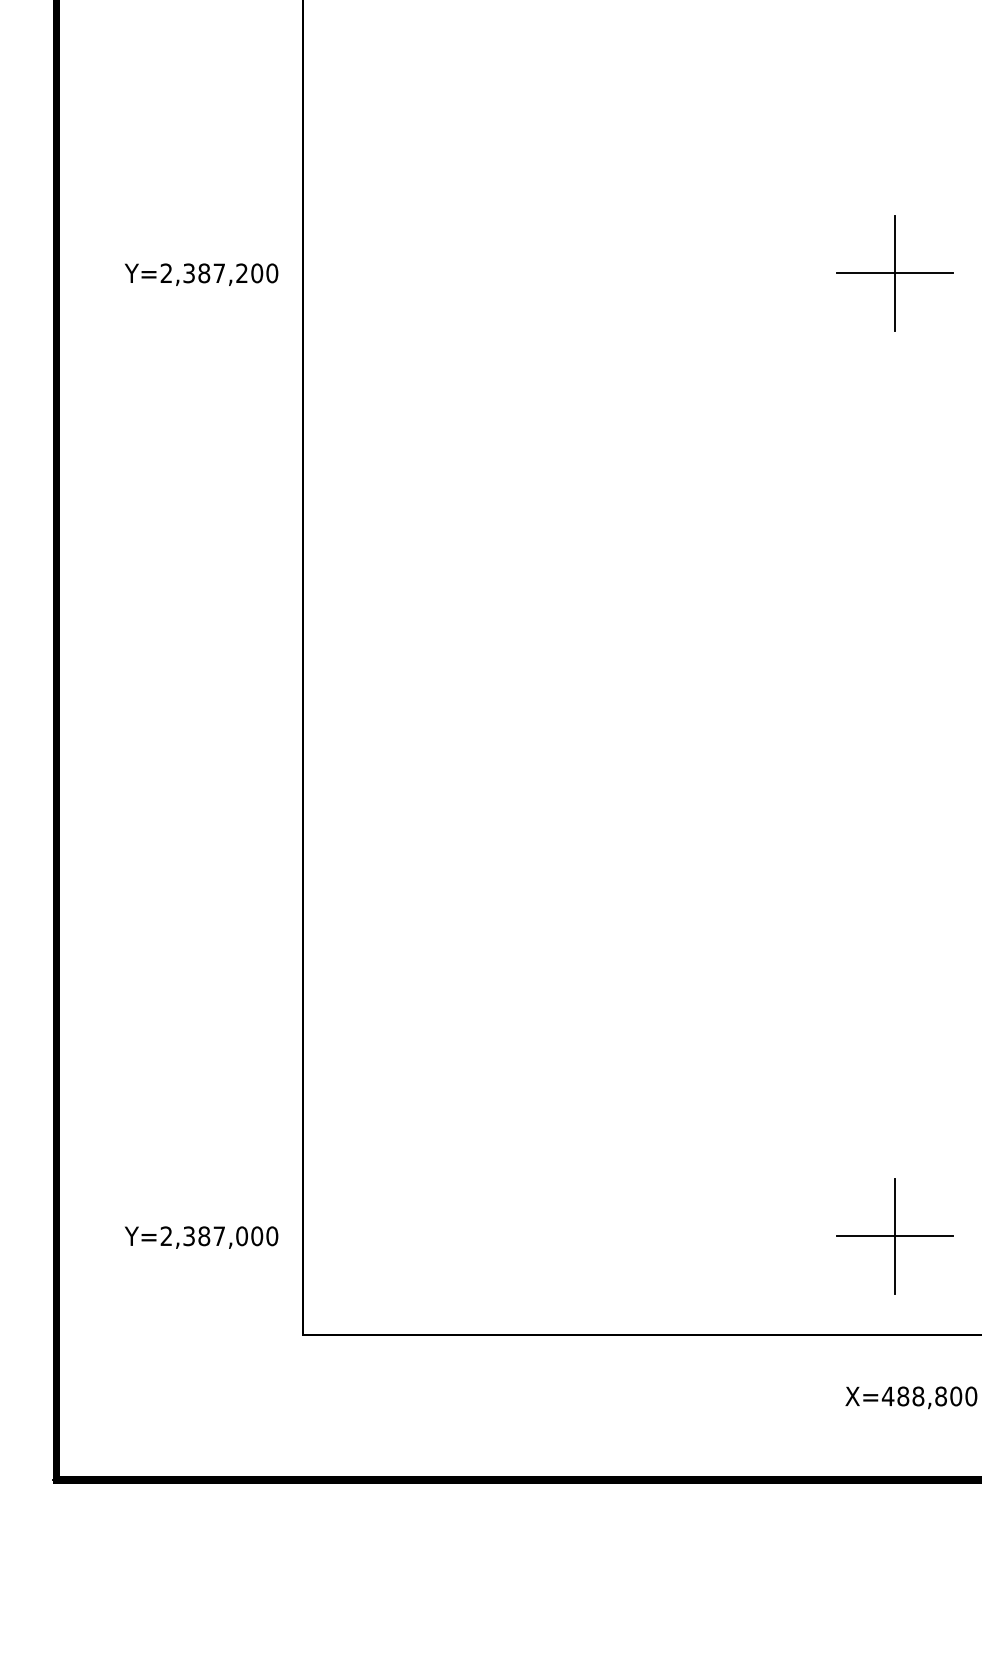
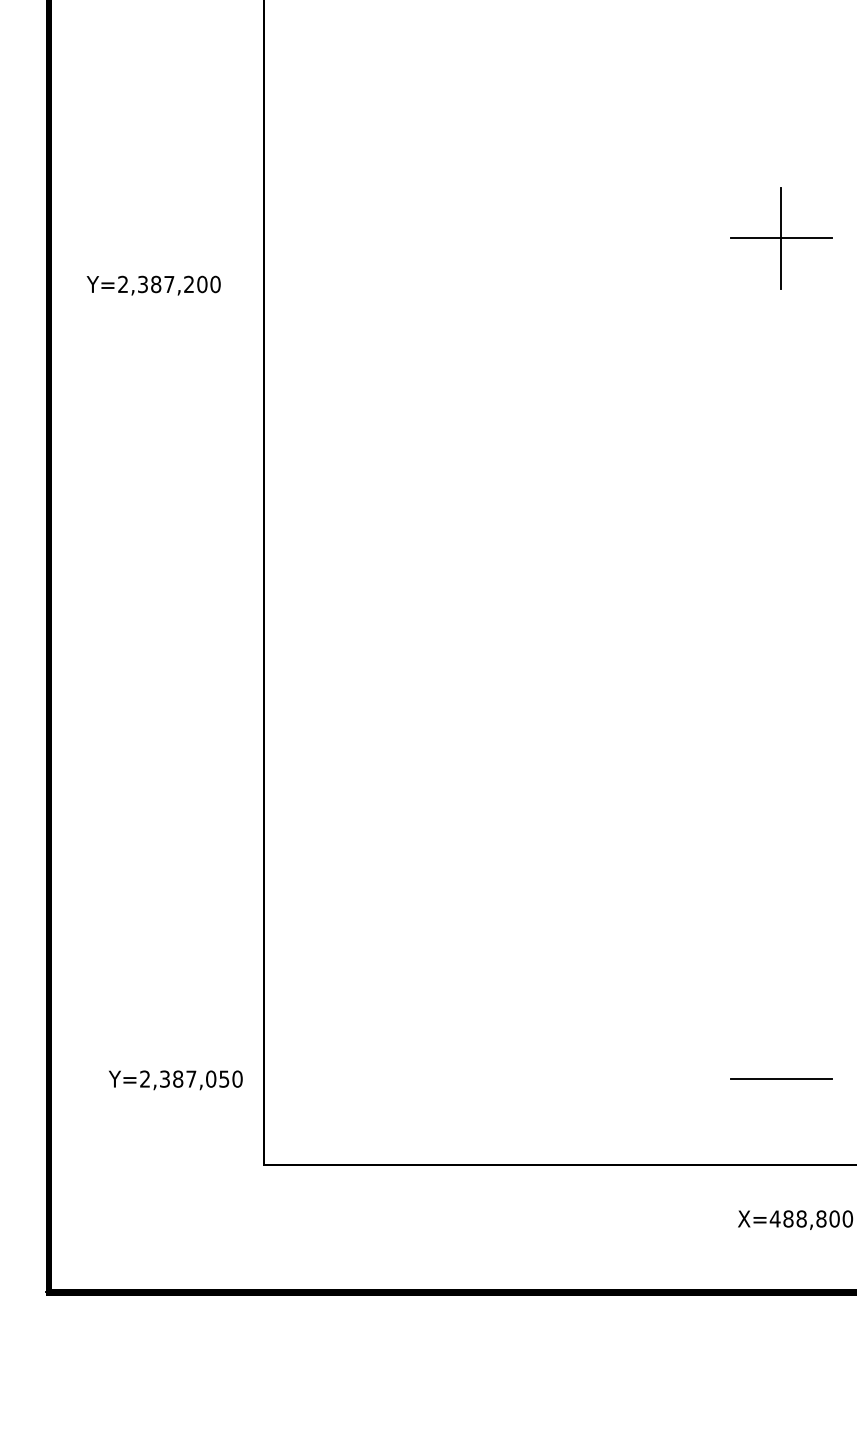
text: (201, 274) -> (153, 285), moved
text: (257, 1235) -> (224, 1078), Y=2,387,000 -> Y=2,387,050
line: (895, 1235) -> (781, 1078), removed

